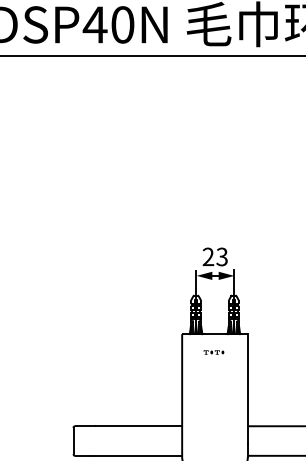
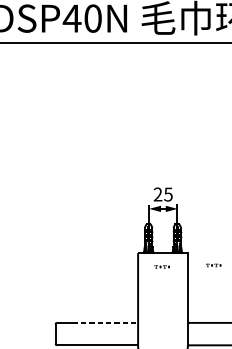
text: (222, 256) -> (168, 194), 23 -> 25
part: (281, 350) -> (213, 265), added
line: (139, 426) -> (105, 323), solid -> dashed

